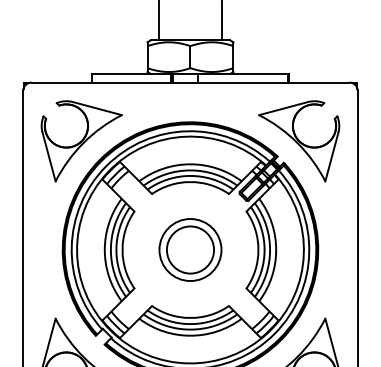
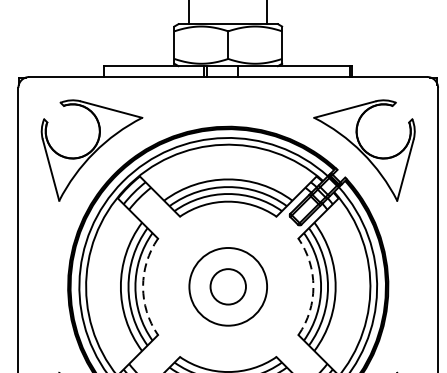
circle: (190, 249) -> (228, 286), size x0.6
arc: (122, 250) -> (143, 287), solid -> dashed
arc: (258, 250) -> (313, 287), solid -> dashed

